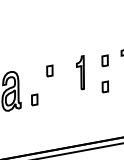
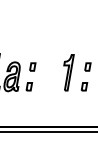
part: (49, 70) -> (32, 66), moved
part: (81, 72) -> (68, 72), size x1.43

